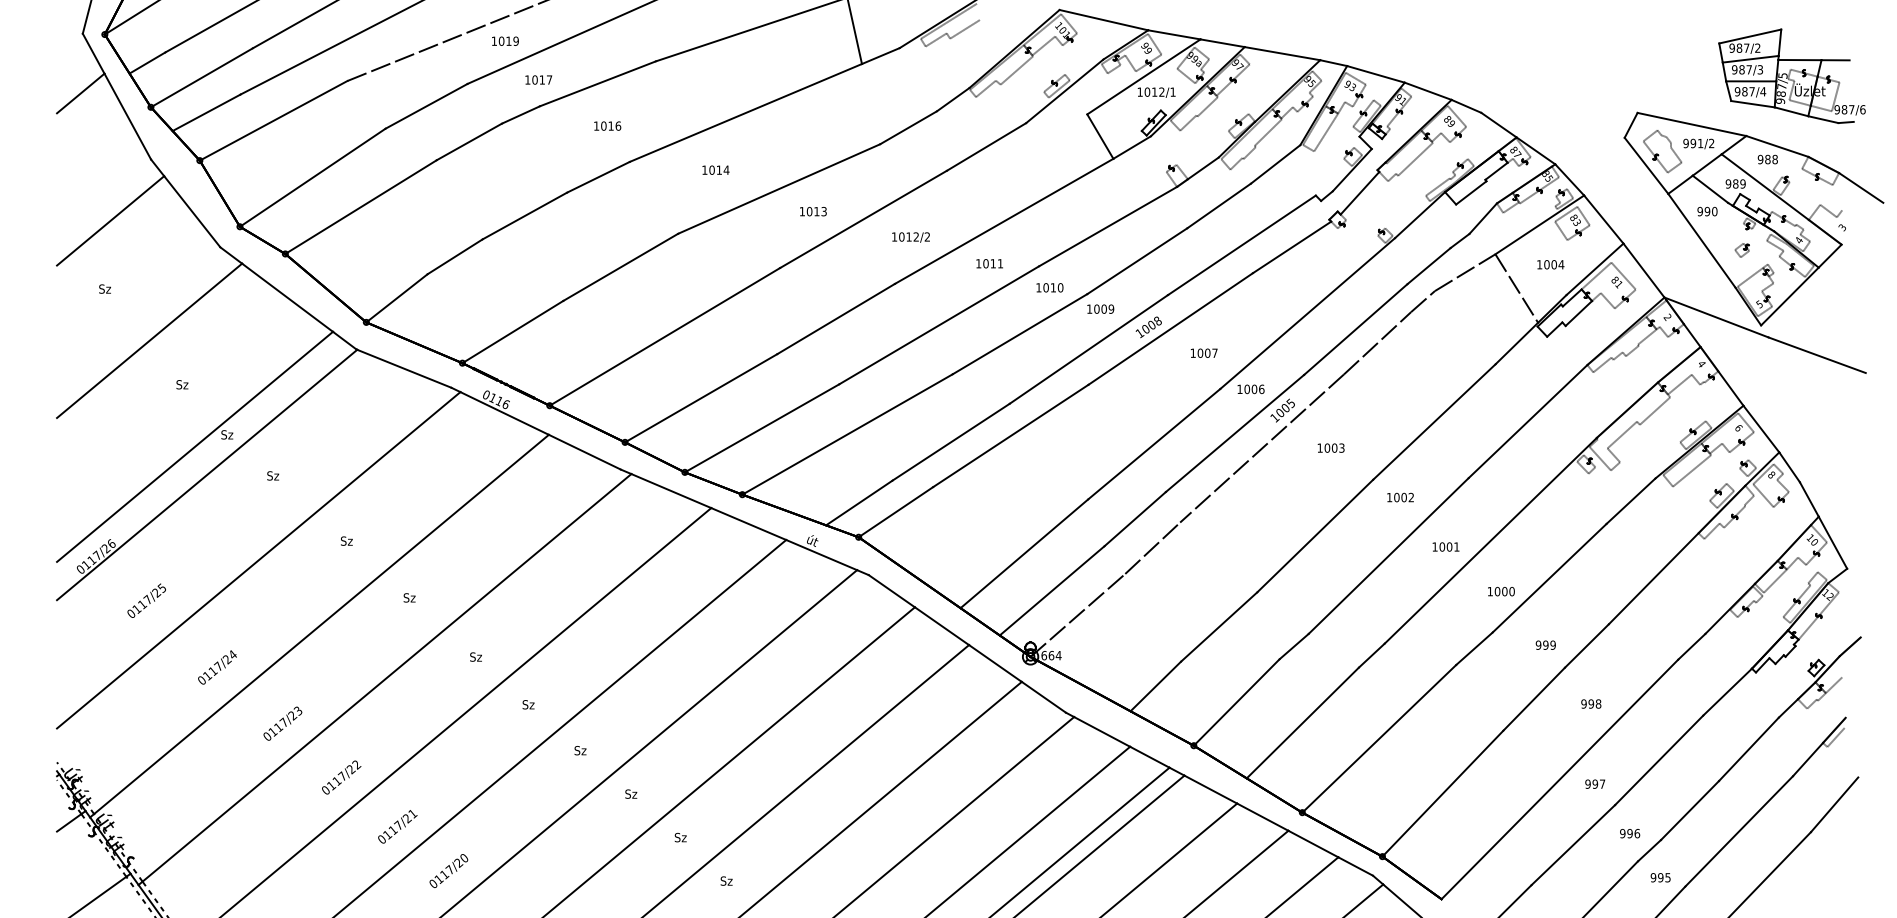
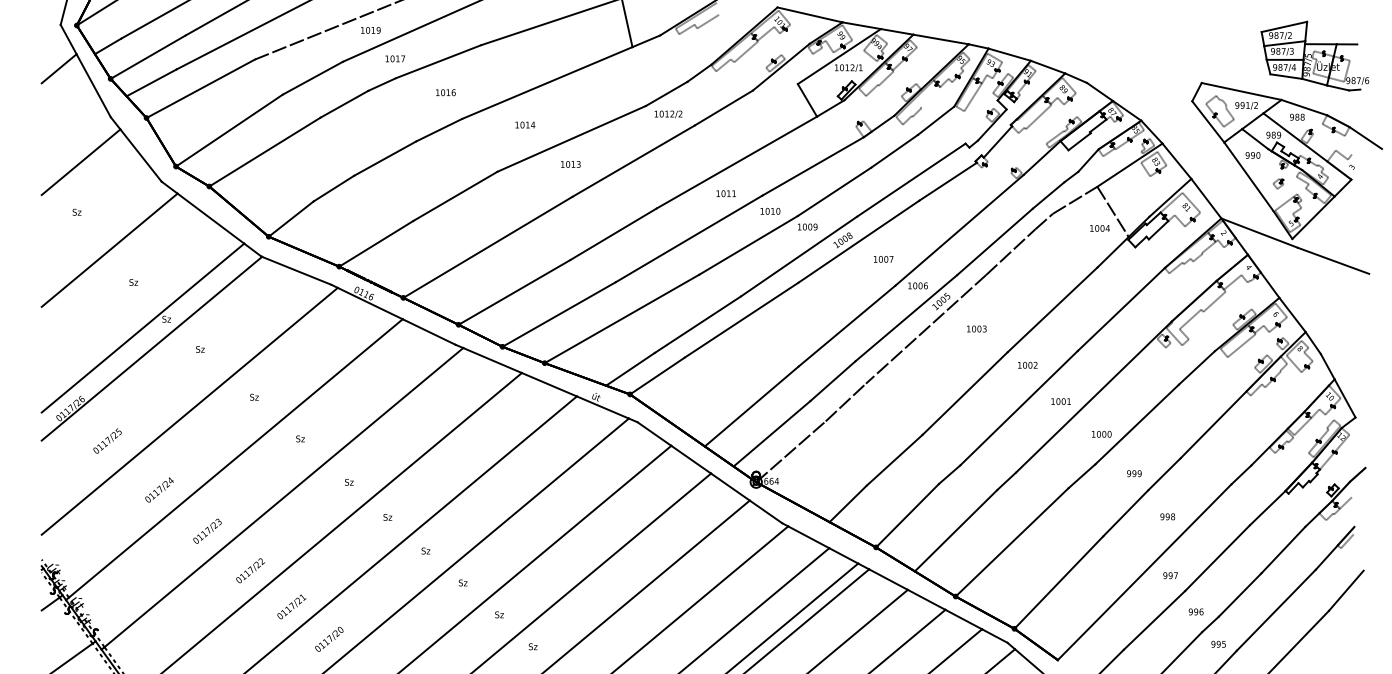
line: (1268, 132) -> (930, 97), removed
text: (812, 211) -> (570, 164), moved
text: (911, 237) -> (668, 114), moved
text: (1550, 264) -> (1099, 228), moved

